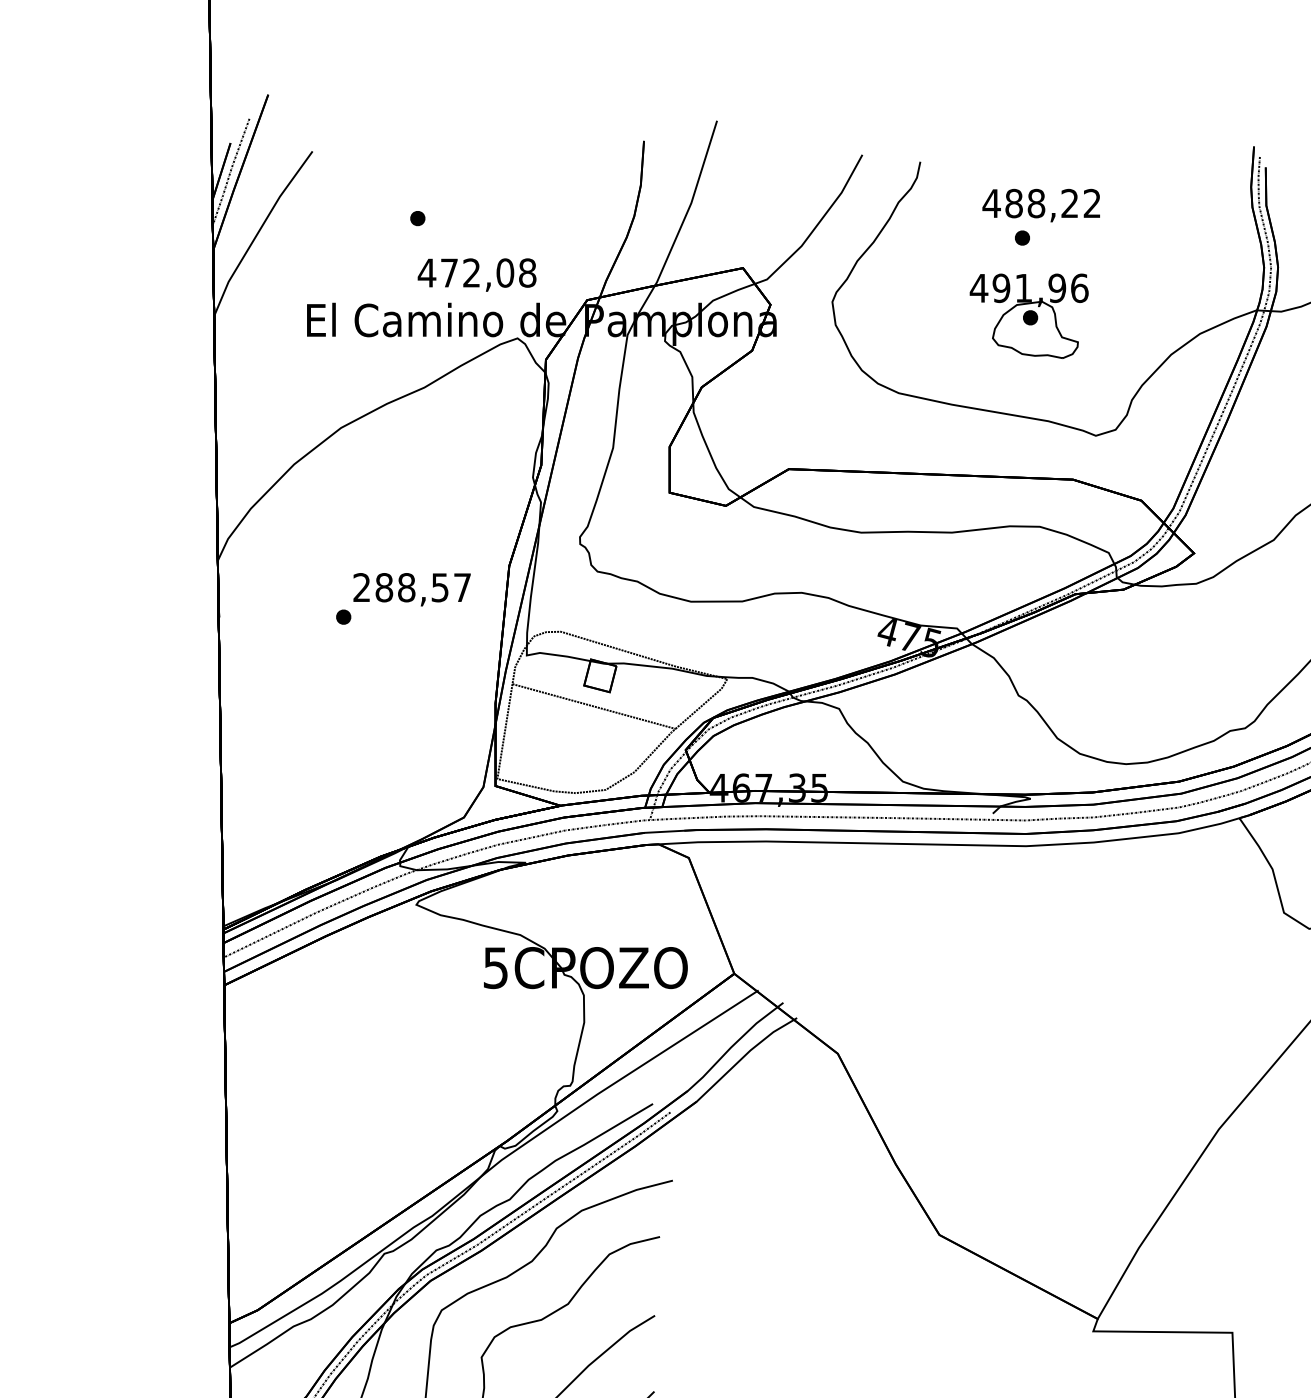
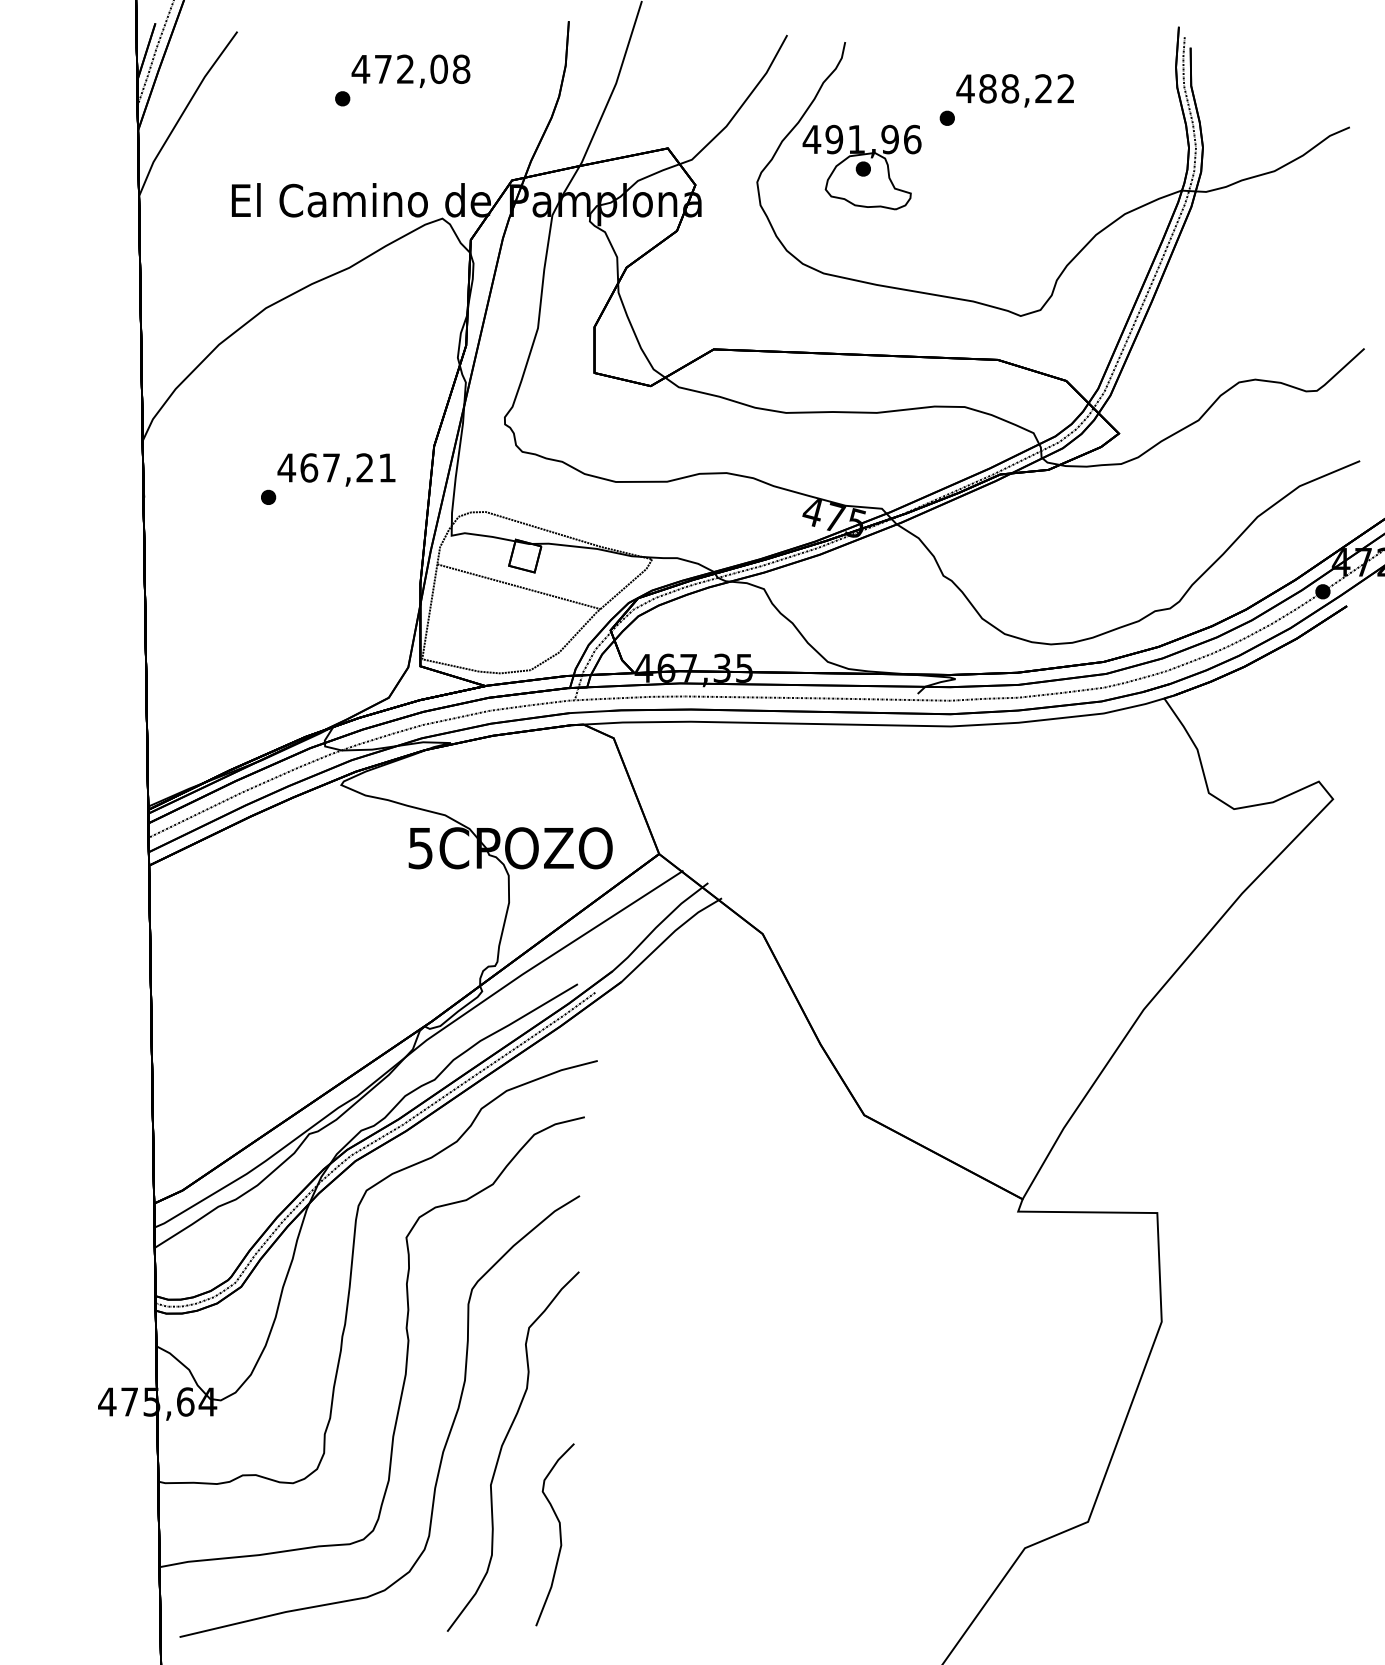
text: (1040, 205) -> (1014, 90), moved
text: (476, 274) -> (410, 70), moved
part: (1028, 316) -> (861, 167), moved
text: (411, 587) -> (336, 467), 288,57 -> 467,21

